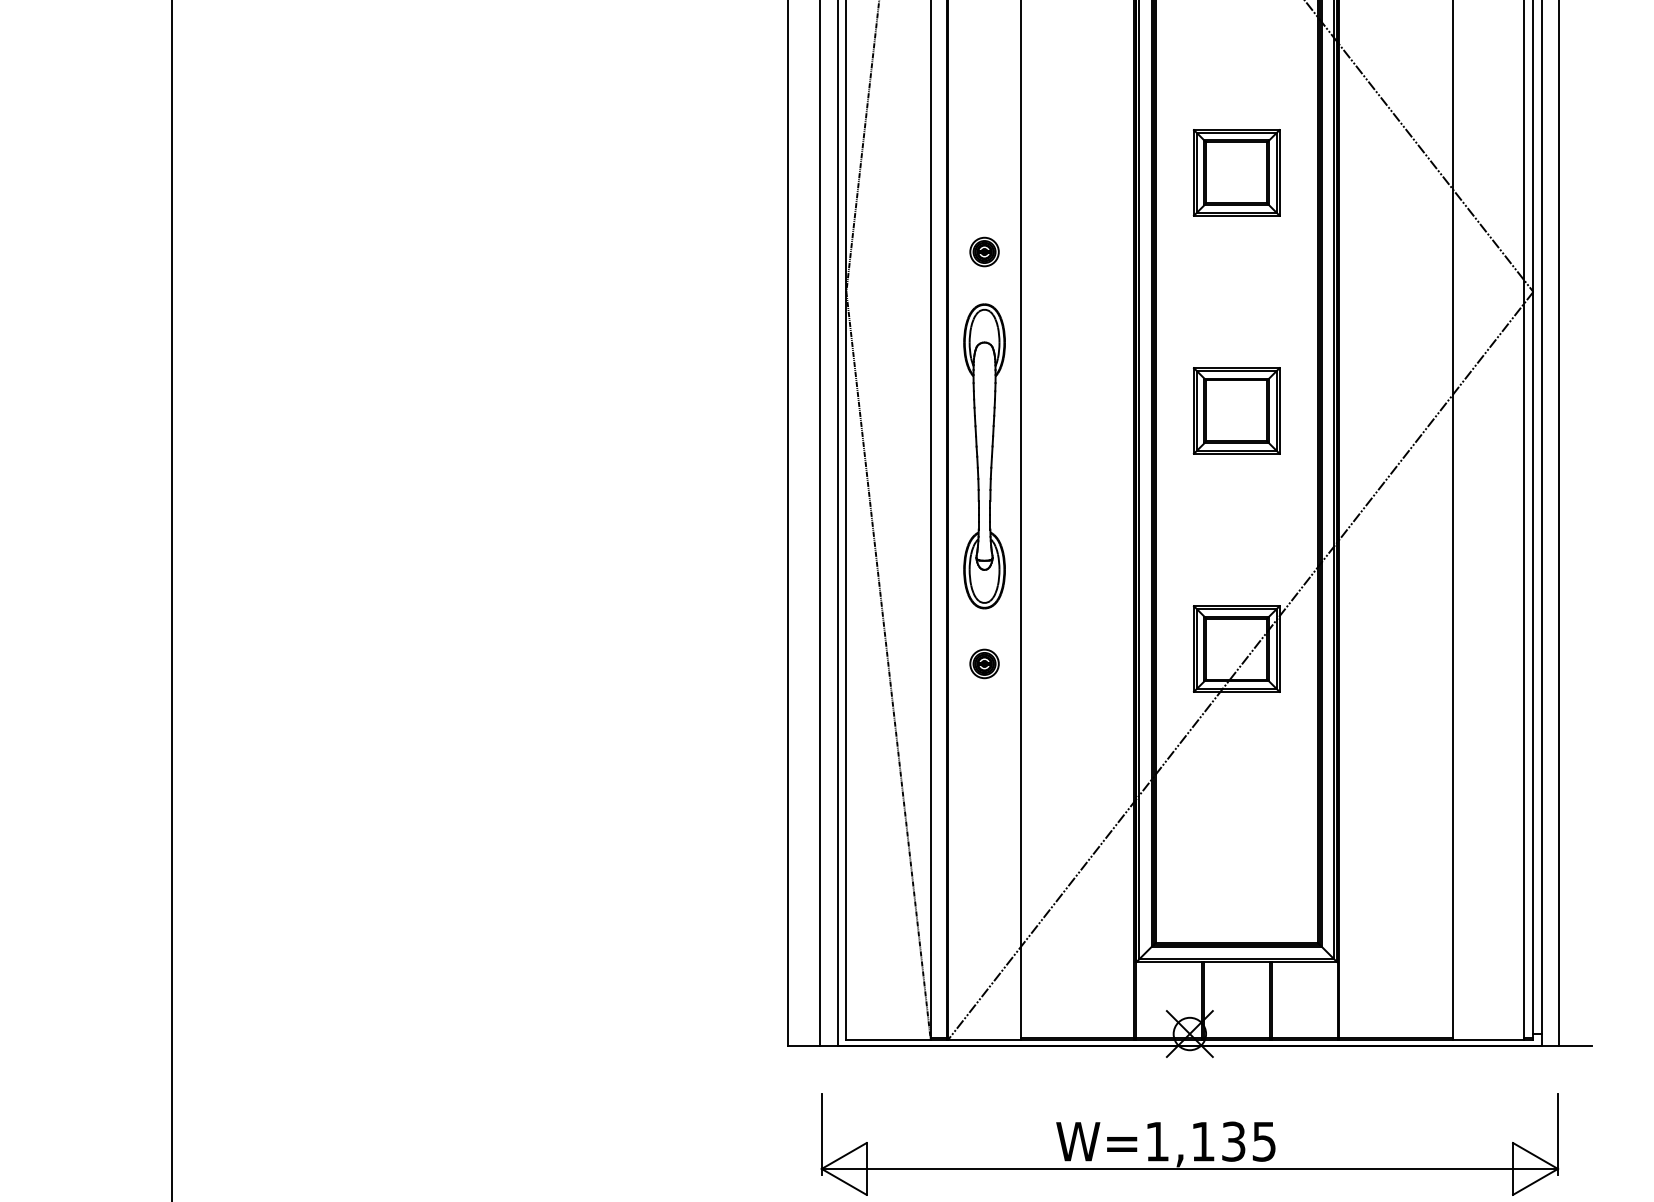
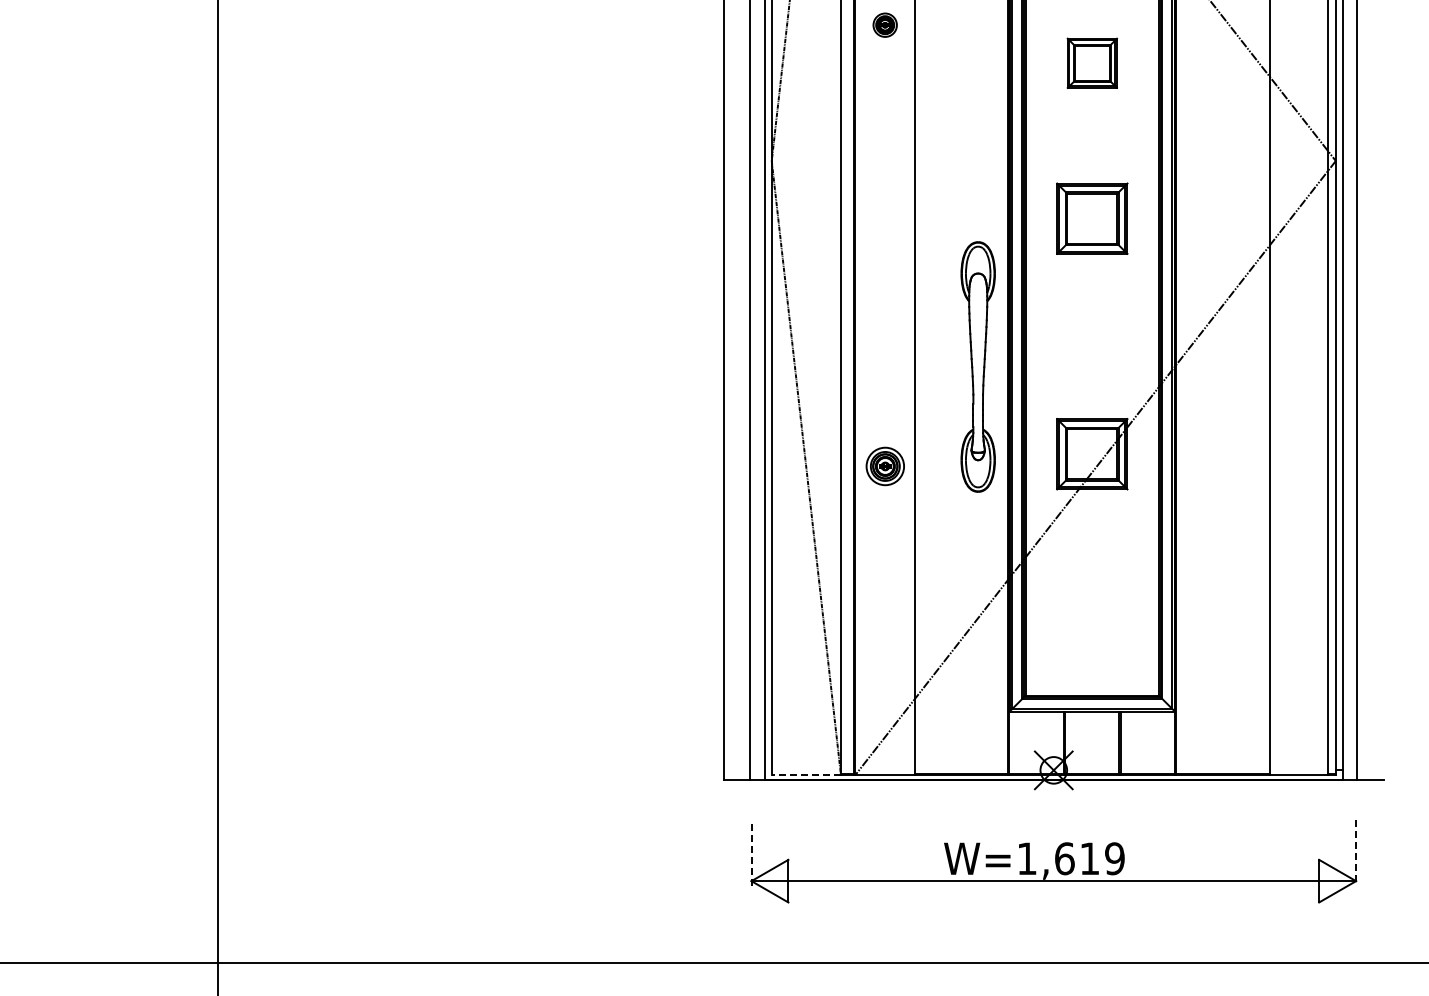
part: (1237, 173) -> (1092, 63), size x0.7
part: (983, 251) -> (884, 24), moved
part: (1237, 410) -> (1092, 218), moved
part: (983, 455) -> (977, 366), moved
part: (983, 663) -> (884, 466), size x1.6
line: (888, 1040) -> (806, 775), solid -> dashed
line: (821, 1134) -> (751, 852), solid -> dashed
line: (1558, 1135) -> (1356, 853), solid -> dashed
text: (1233, 1141) -> (1089, 858), W=1,135 -> W=1,619

